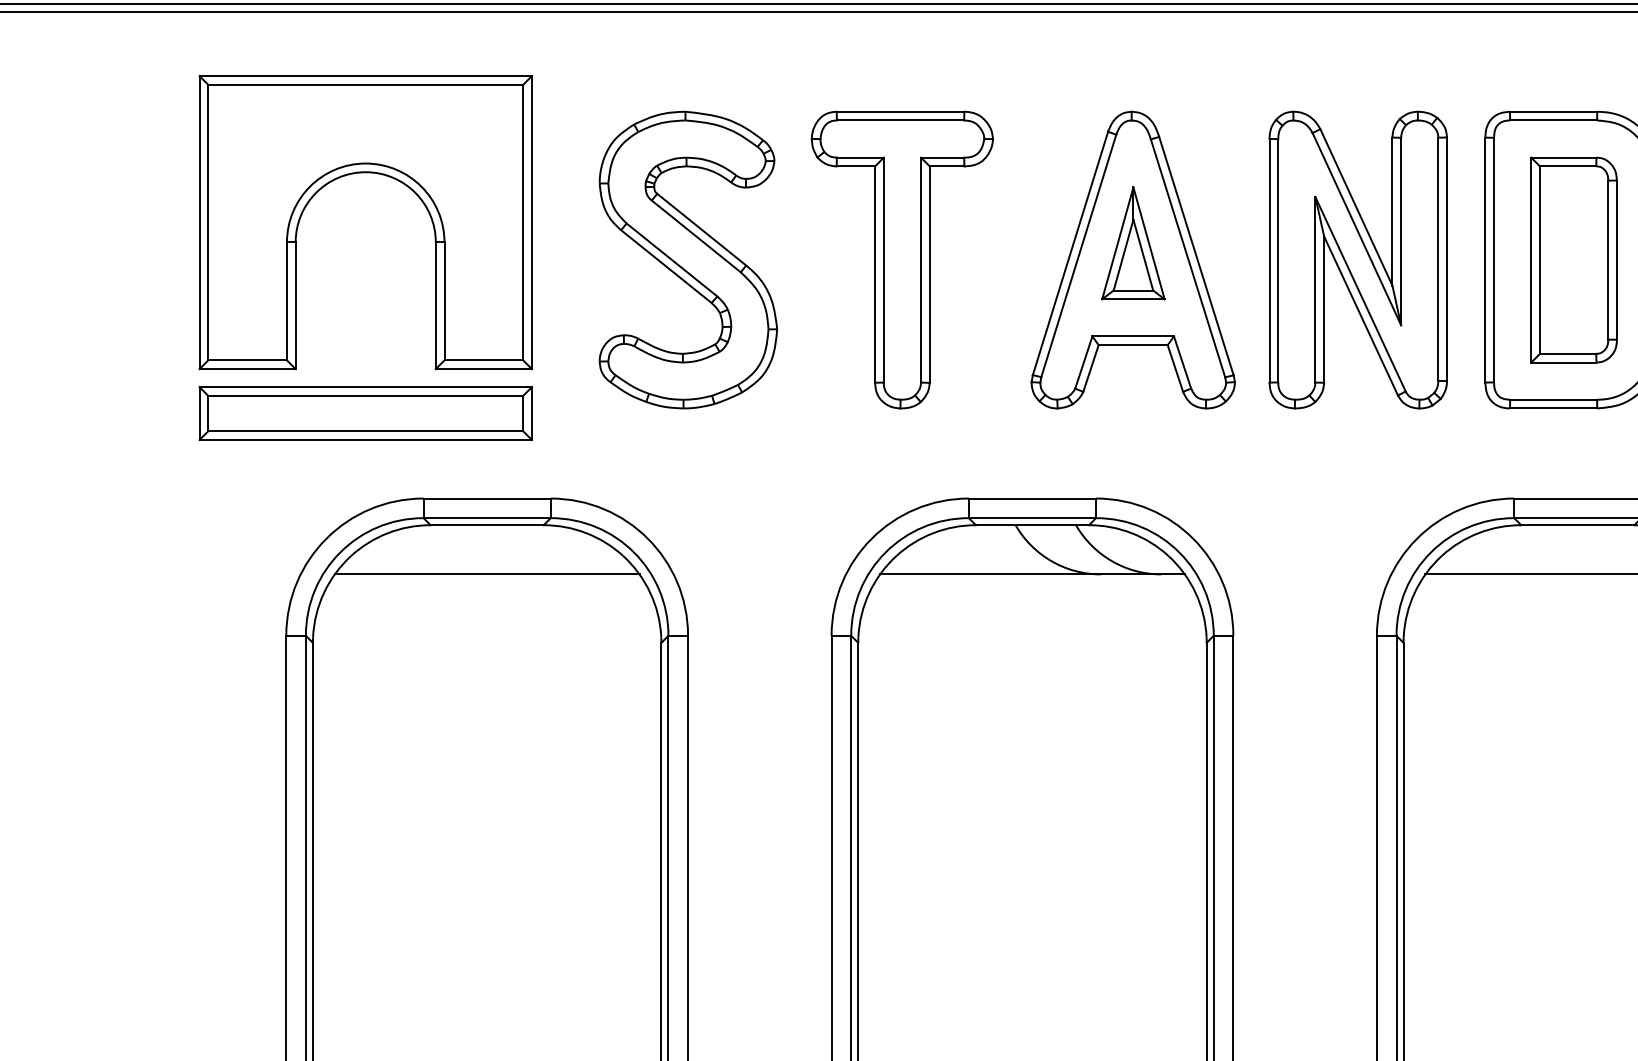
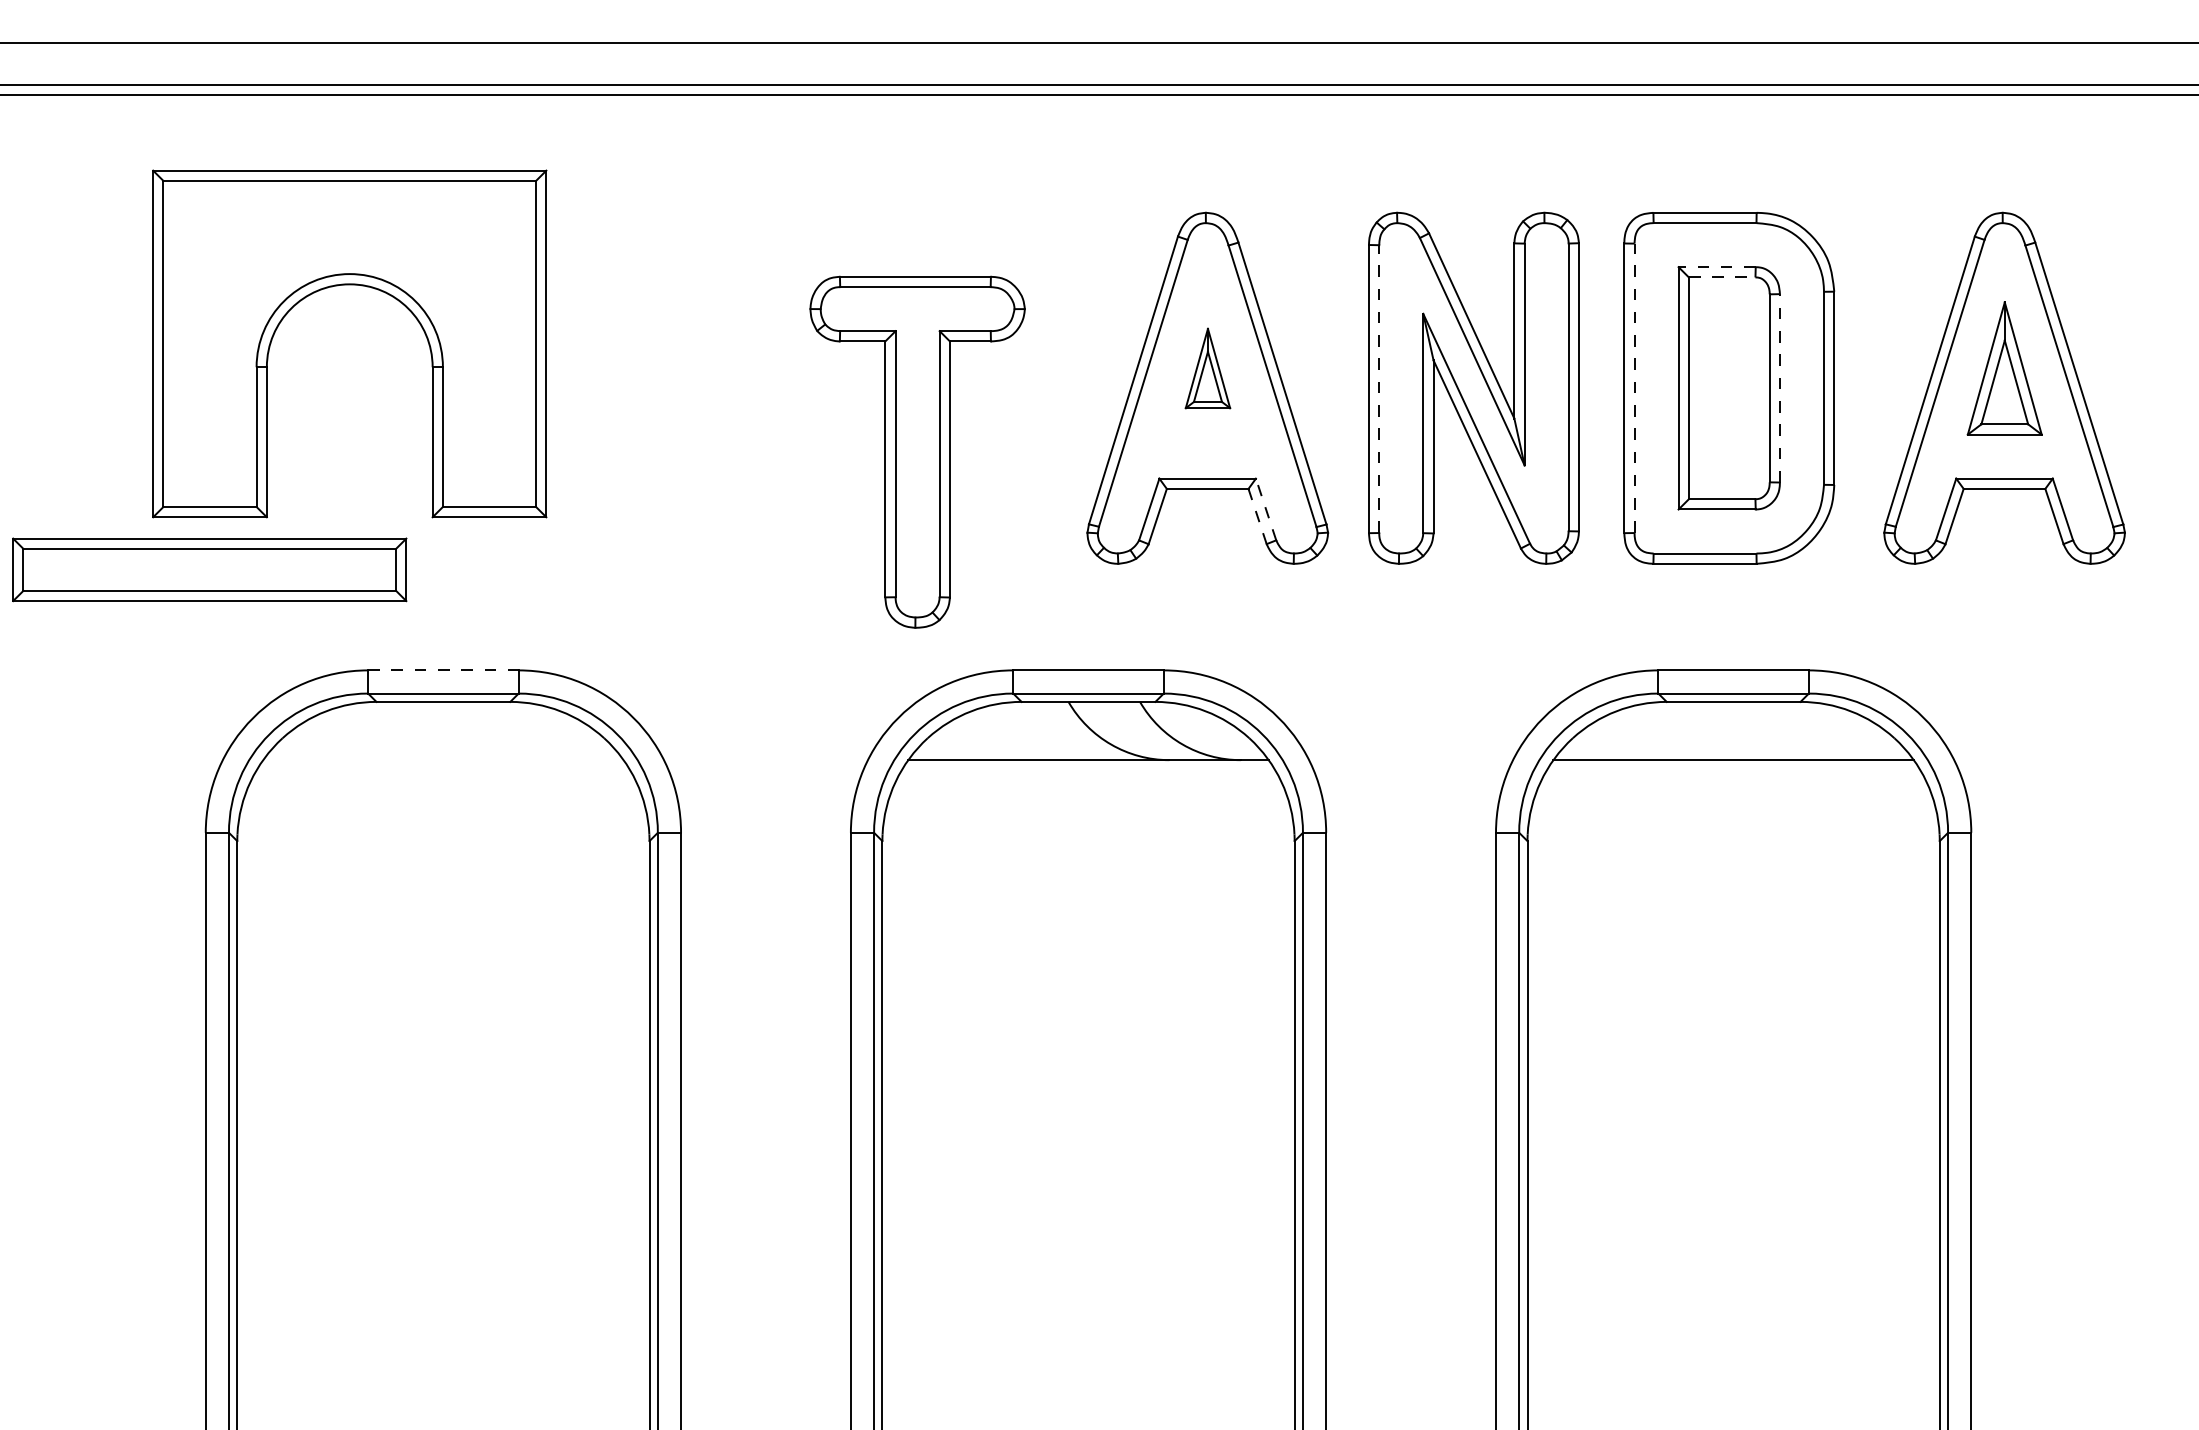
line: (1564, 157) -> (1717, 267), solid -> dashed
line: (1568, 166) -> (1722, 277), solid -> dashed
part: (365, 173) -> (349, 285), moved
part: (1133, 243) -> (1207, 368), size x0.6
part: (902, 259) -> (917, 451), moved
line: (1616, 259) -> (1779, 387), solid -> dashed
part: (688, 260) -> (681, 388), removed
line: (1493, 260) -> (1634, 388), solid -> dashed
line: (1278, 261) -> (1379, 389), solid -> dashed
line: (1182, 362) -> (1265, 509), solid -> dashed
line: (1175, 369) -> (1257, 517), solid -> dashed
part: (365, 413) -> (209, 569), moved
line: (487, 498) -> (443, 670), solid -> dashed
line: (487, 574) -> (443, 760), removed

